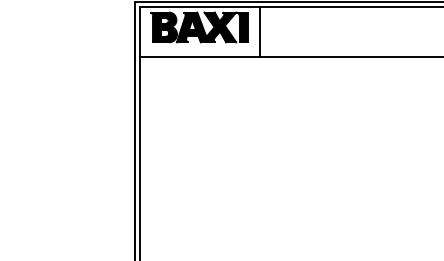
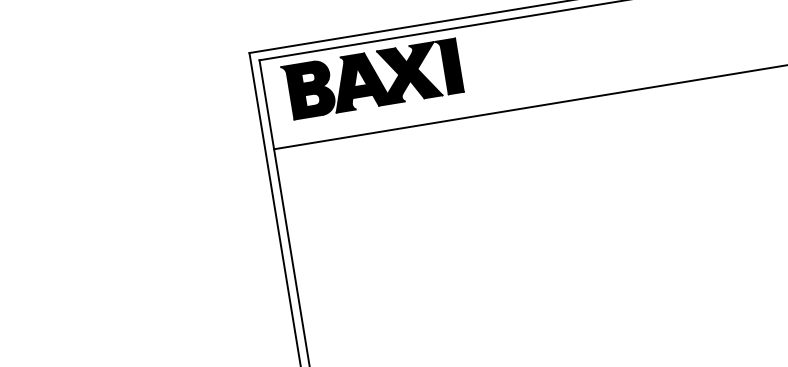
line: (259, 31) -> (480, 69), removed

